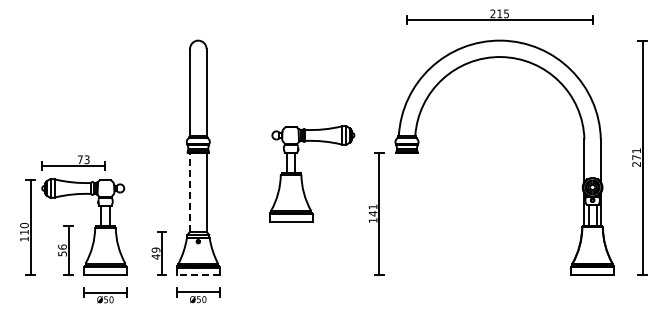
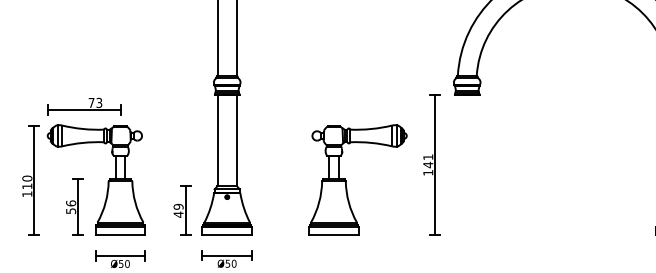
part: (302, 174) -> (347, 180), moved
line: (190, 192) -> (218, 140), dashed -> solid
line: (198, 274) -> (227, 234), dashed -> solid

